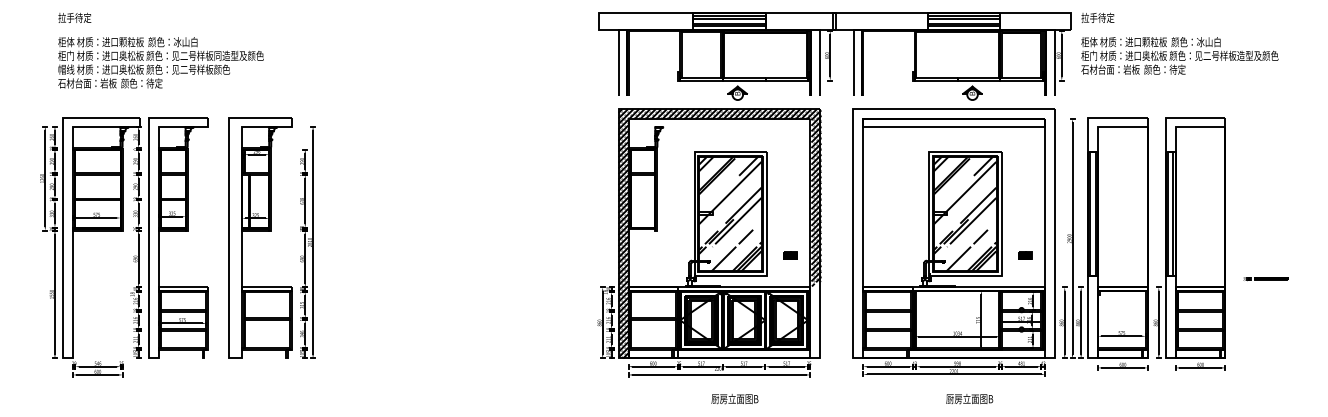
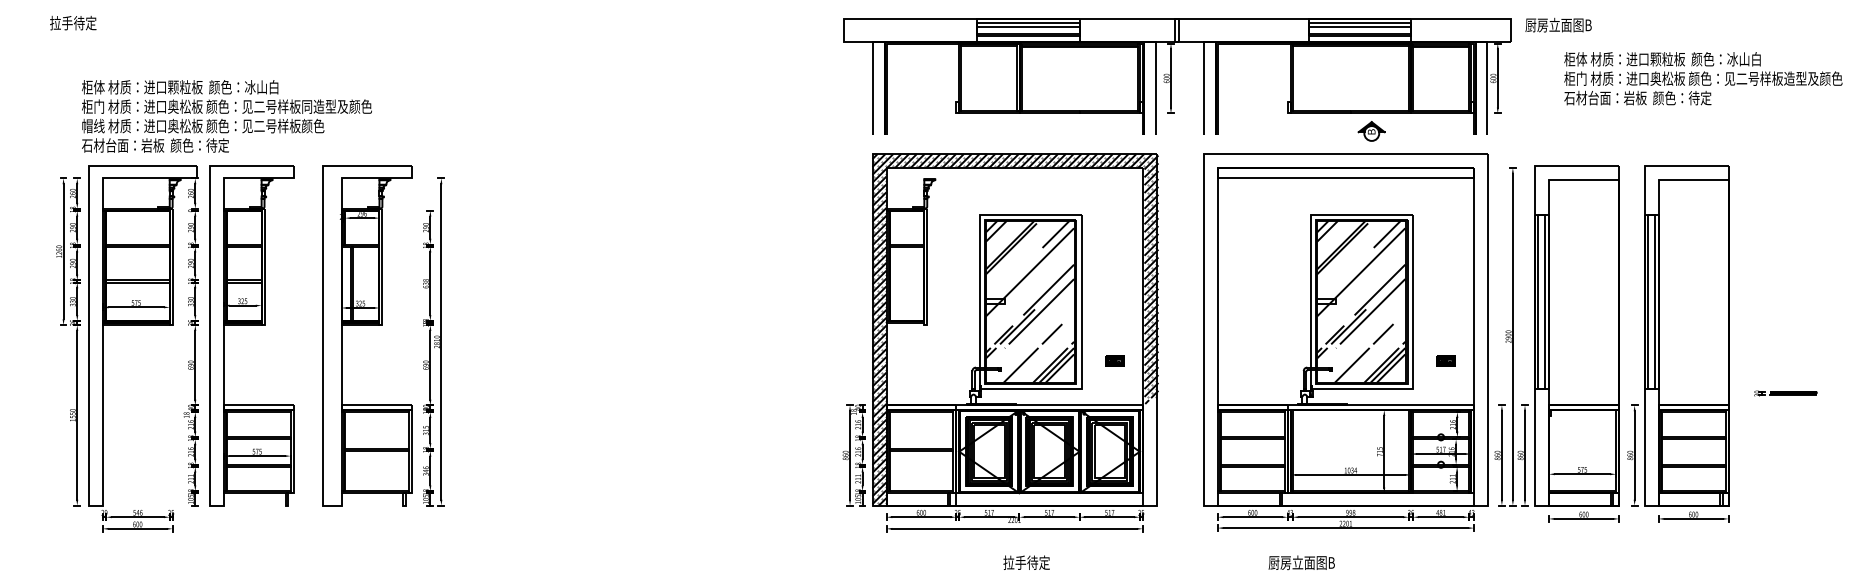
text: (1104, 17) -> (1558, 24), 拉手待定 -> 厨房立面图B
text: (74, 18) -> (73, 23), moved
text: (1180, 55) -> (1703, 78), moved
text: (160, 62) -> (226, 116), moved
part: (737, 93) -> (1040, 131), removed
text: (734, 398) -> (1036, 562), 厨房立面图B -> 拉手待定
text: (969, 398) -> (1301, 562), moved

